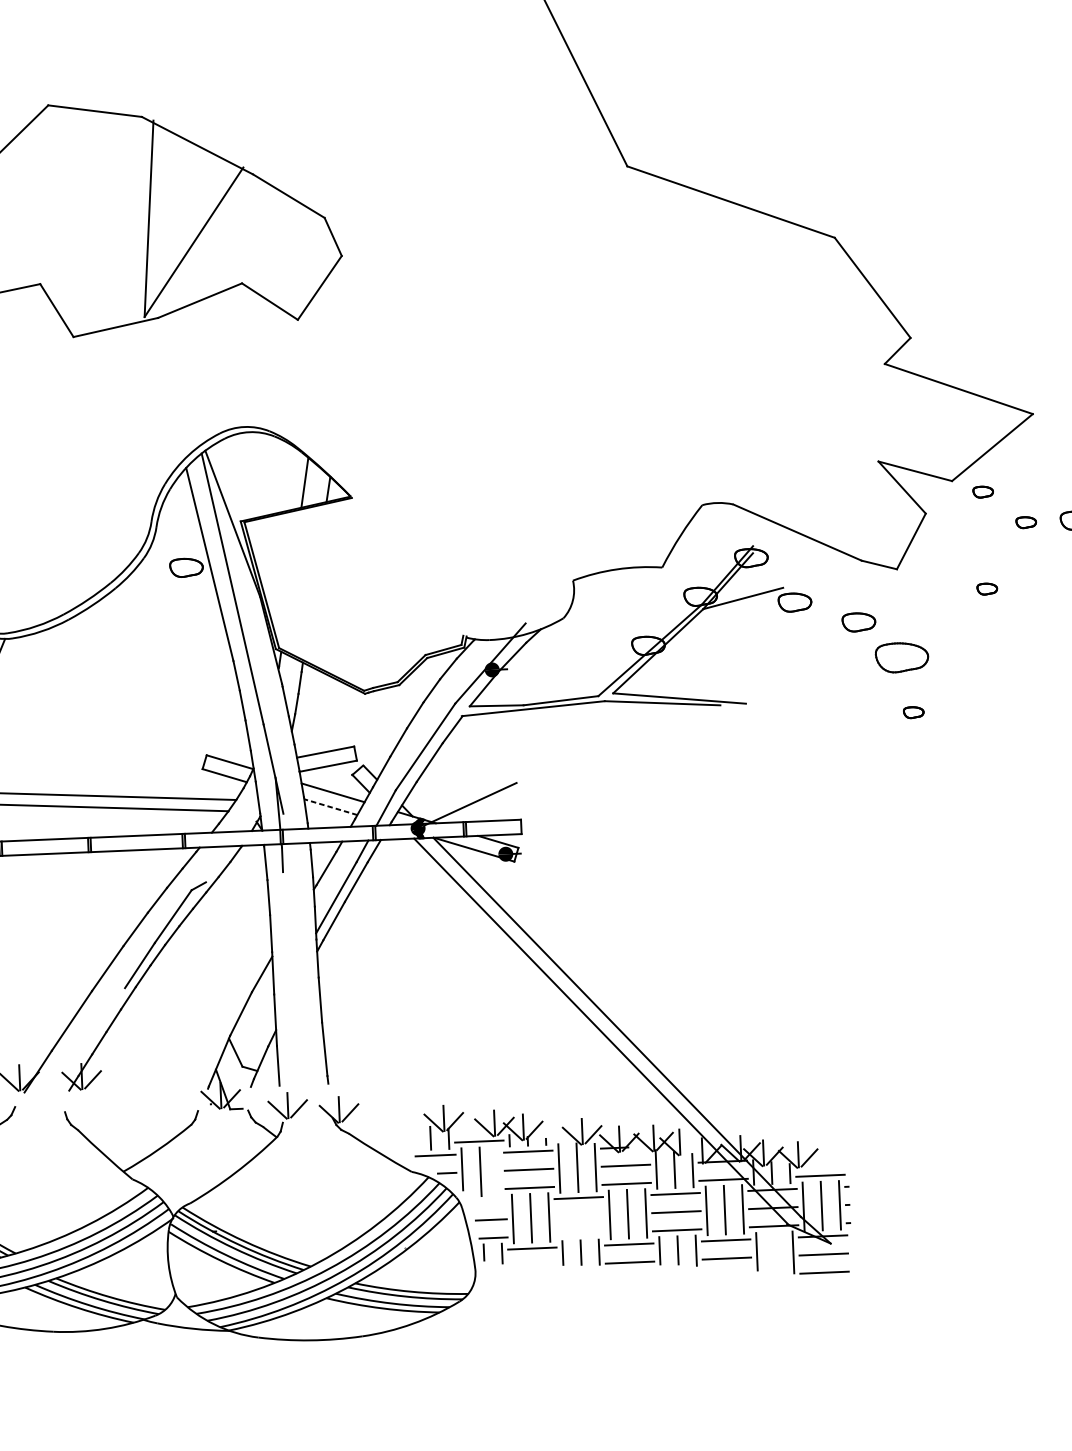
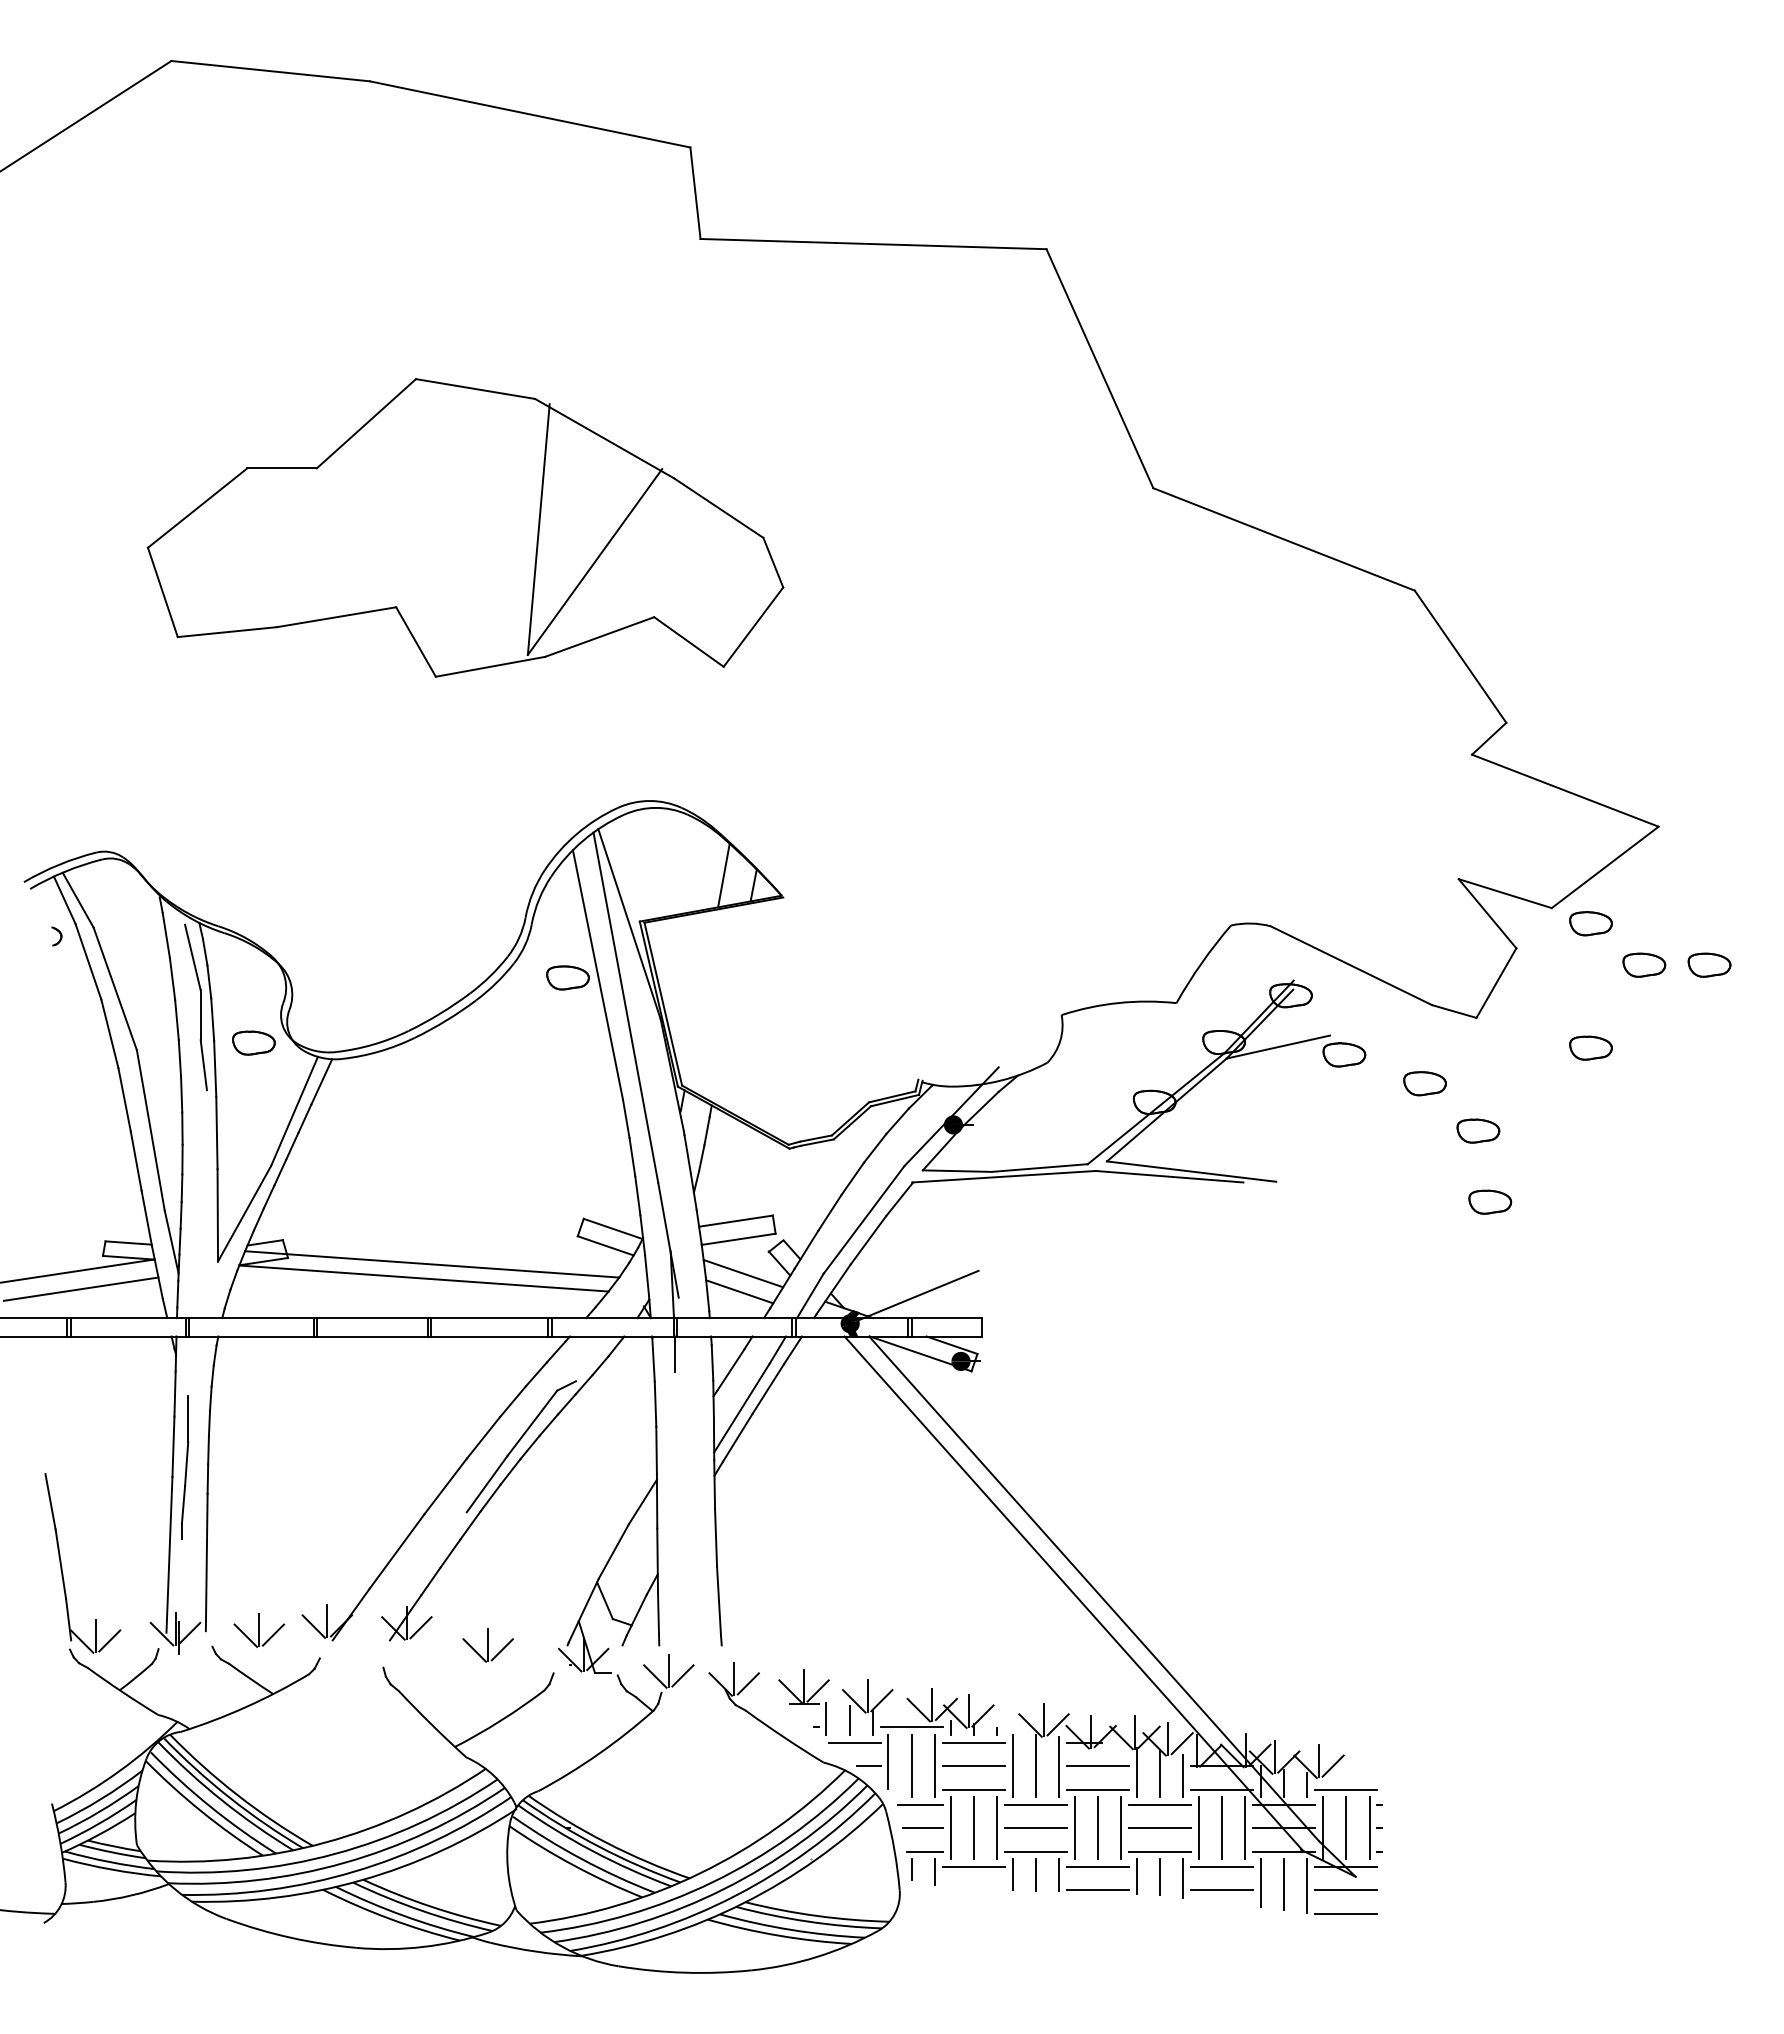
part: (982, 491) -> (1590, 923), size x1.67
part: (1026, 522) -> (1644, 964), size x1.67
part: (986, 588) -> (1590, 1047), size x1.67
part: (902, 657) -> (1478, 1130), size x0.62
part: (913, 712) -> (1490, 1201), size x1.67
line: (330, 806) -> (739, 1291), dashed -> solid
part: (145, 1091) -> (487, 1645), added
part: (394, 1125) -> (803, 1702), added
line: (690, 1145) -> (1181, 1743), added
line: (499, 1171) -> (935, 1766), added
line: (488, 1202) -> (920, 1805), added
line: (579, 1216) -> (1035, 1828), added
line: (580, 1234) -> (1035, 1851), added
line: (775, 1251) -> (1284, 1884), added

